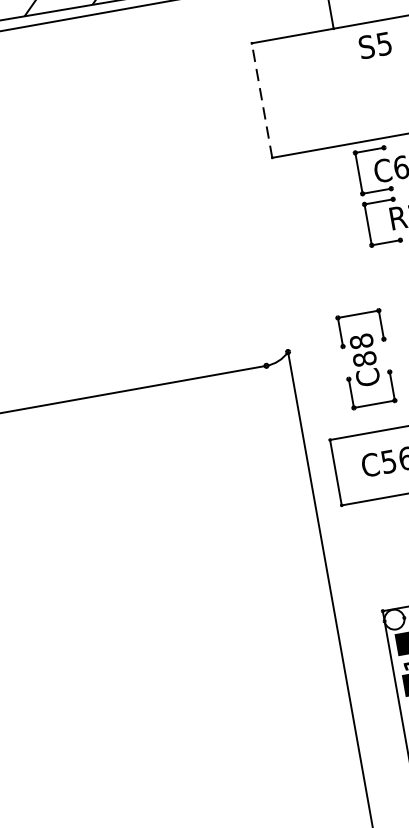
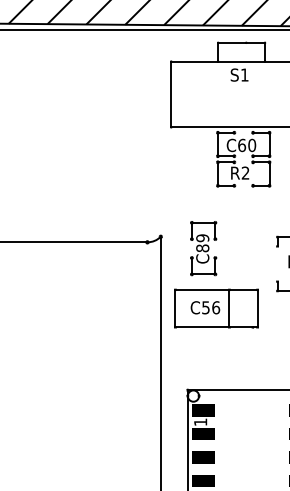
text: (383, 43) -> (244, 74), S5 -> S1
line: (262, 100) -> (171, 94), dashed -> solid
text: (361, 342) -> (202, 238), C88 -> C89

